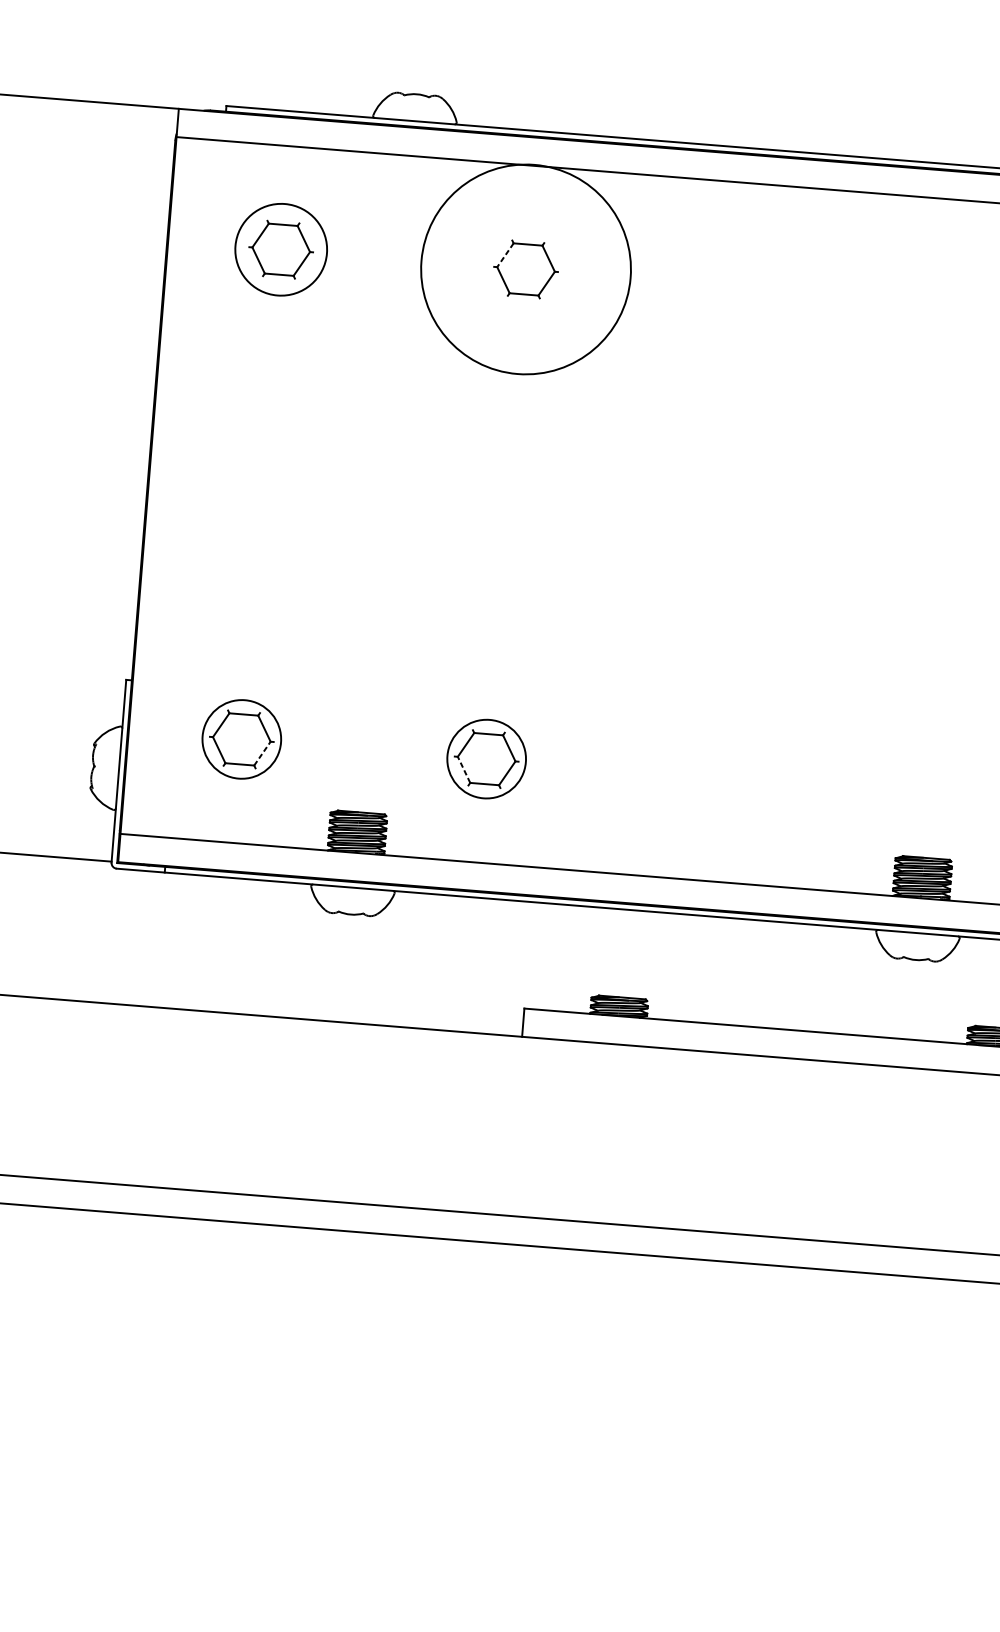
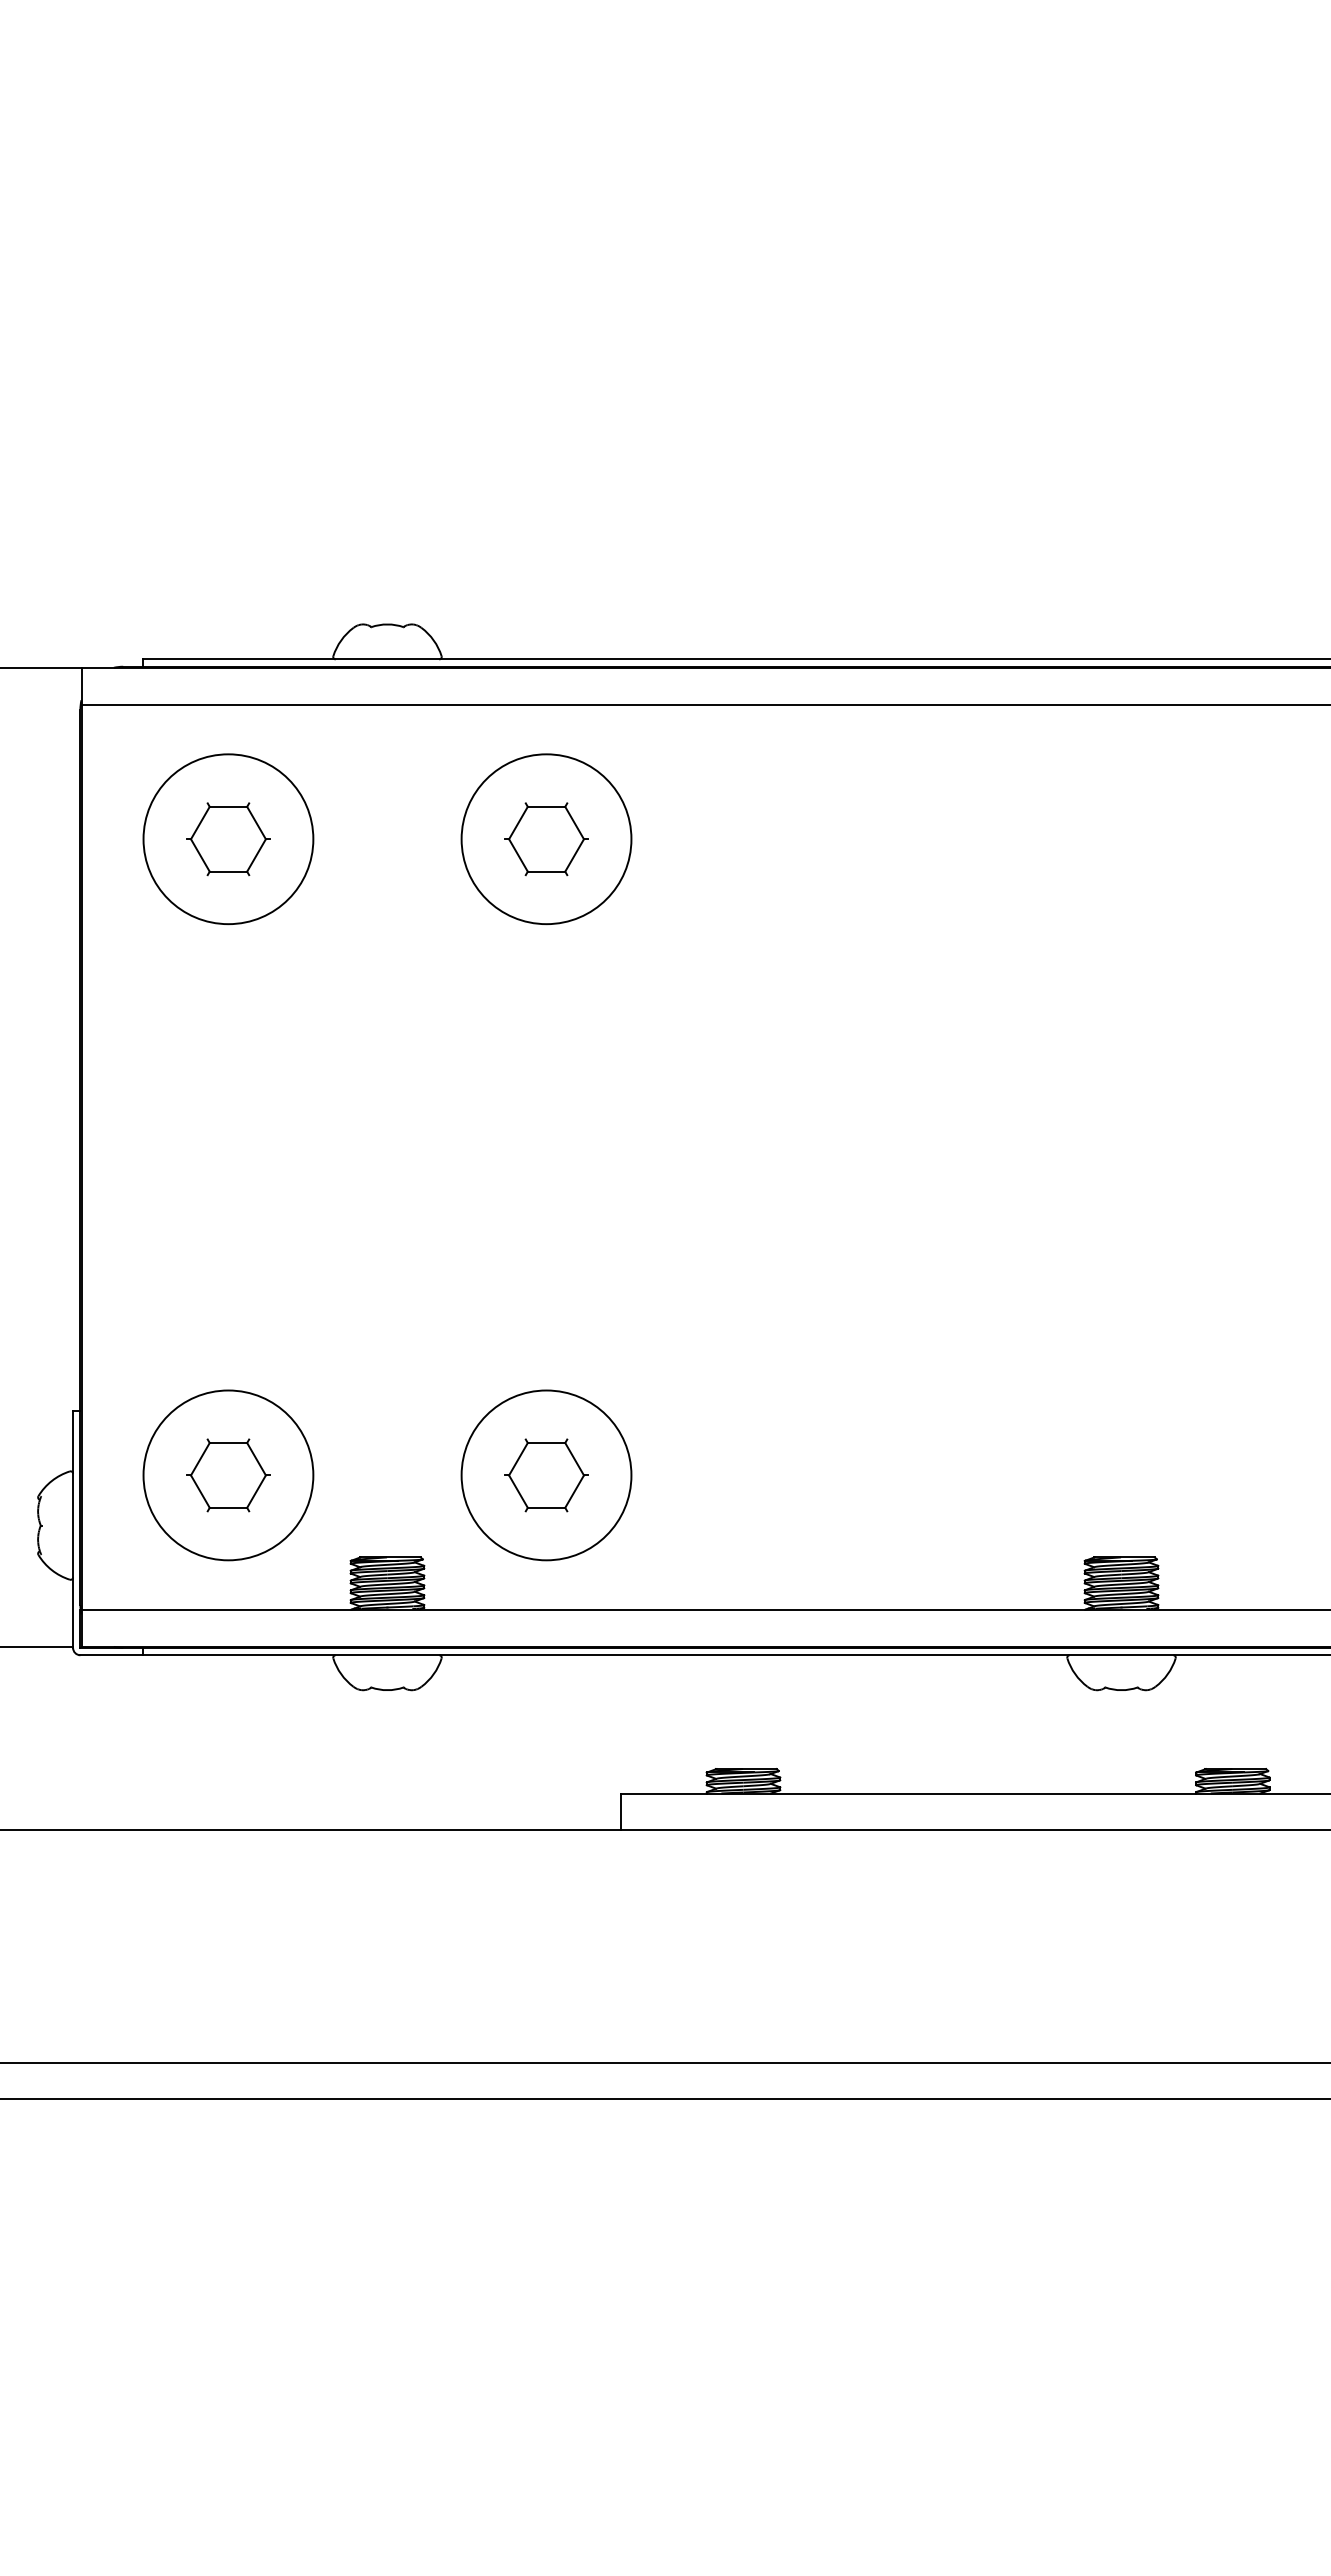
circle: (281, 249) -> (228, 839), size x1.43
line: (505, 255) -> (518, 823), dashed -> solid
circle: (526, 269) -> (546, 839), size x0.62
circle: (241, 739) -> (228, 1475), size x1.67
line: (262, 753) -> (256, 1491), dashed -> solid
circle: (486, 759) -> (546, 1475), size x1.67
line: (464, 769) -> (518, 1491), dashed -> solid

